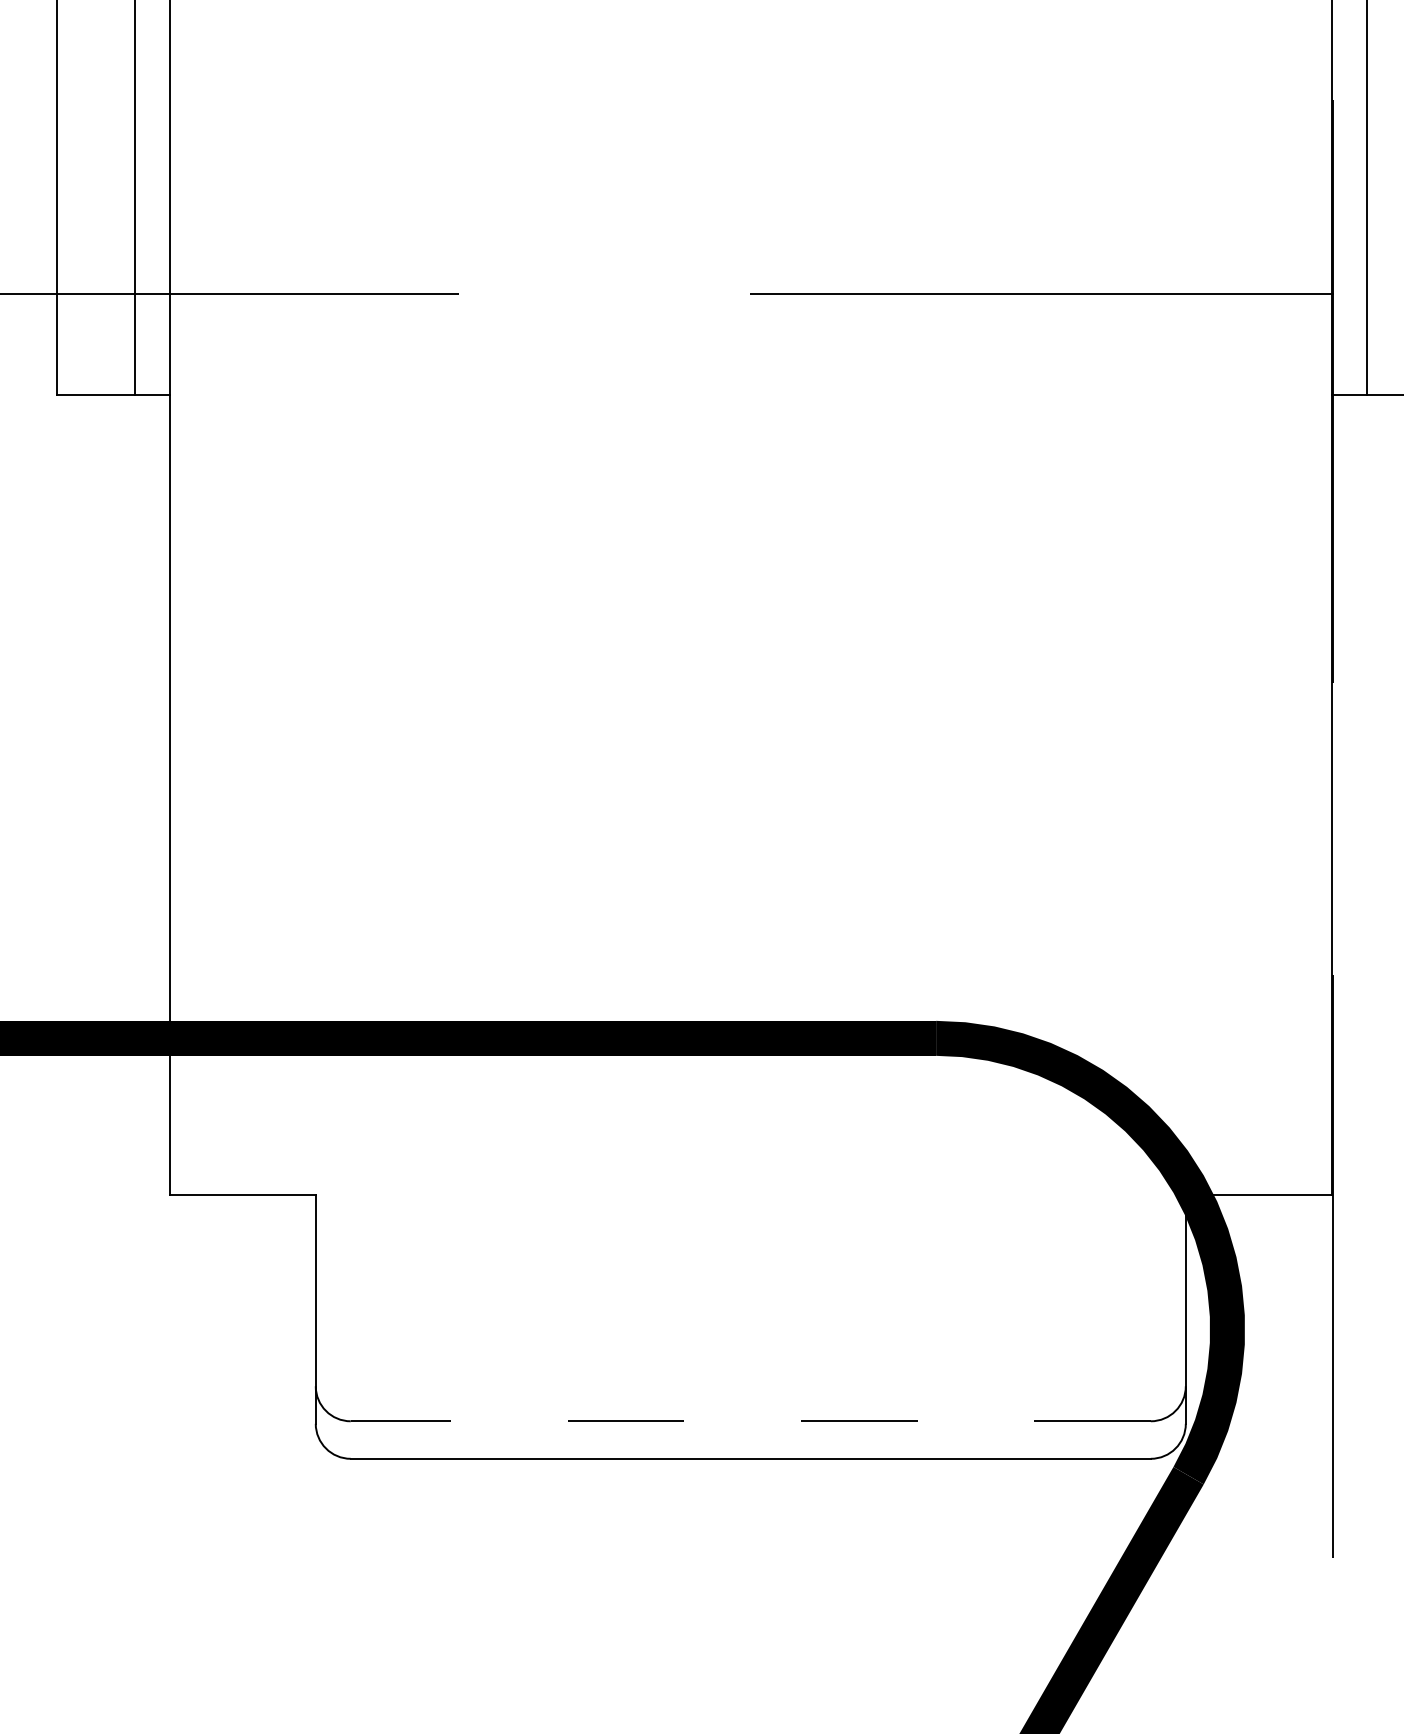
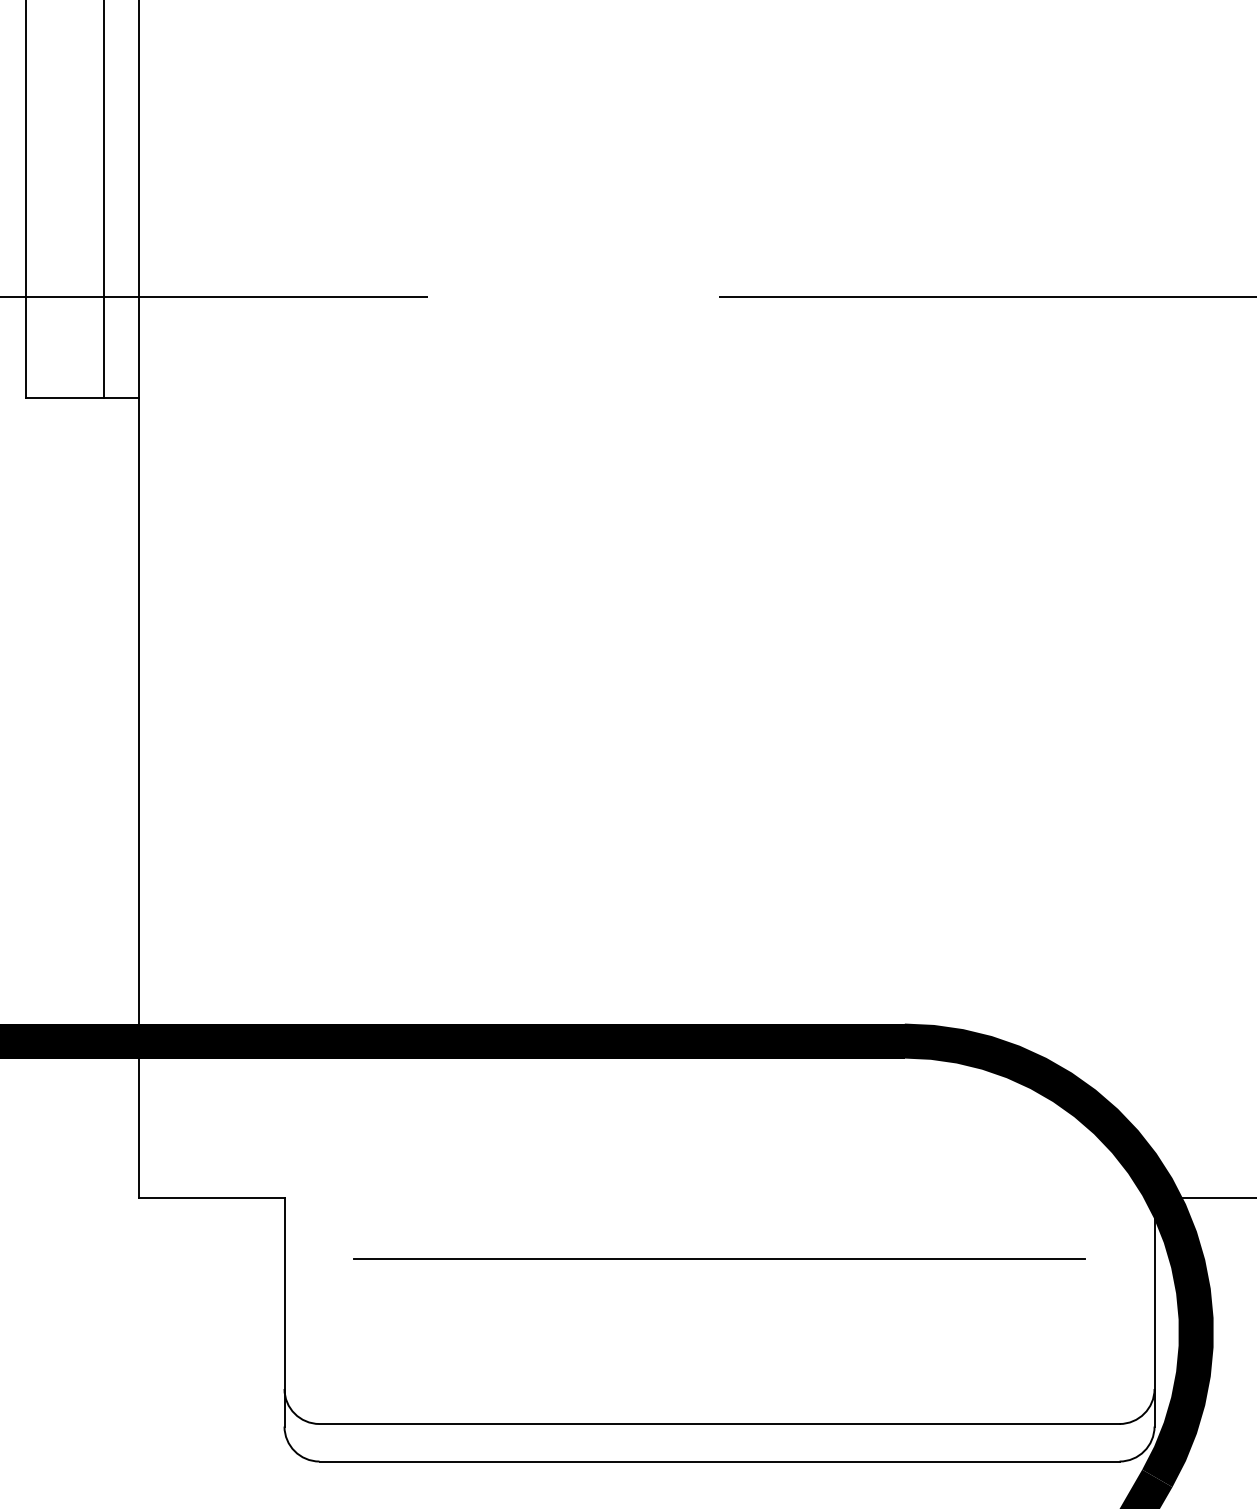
line: (750, 1256) -> (719, 1259), added
line: (750, 1421) -> (719, 1424), dashed -> solid

